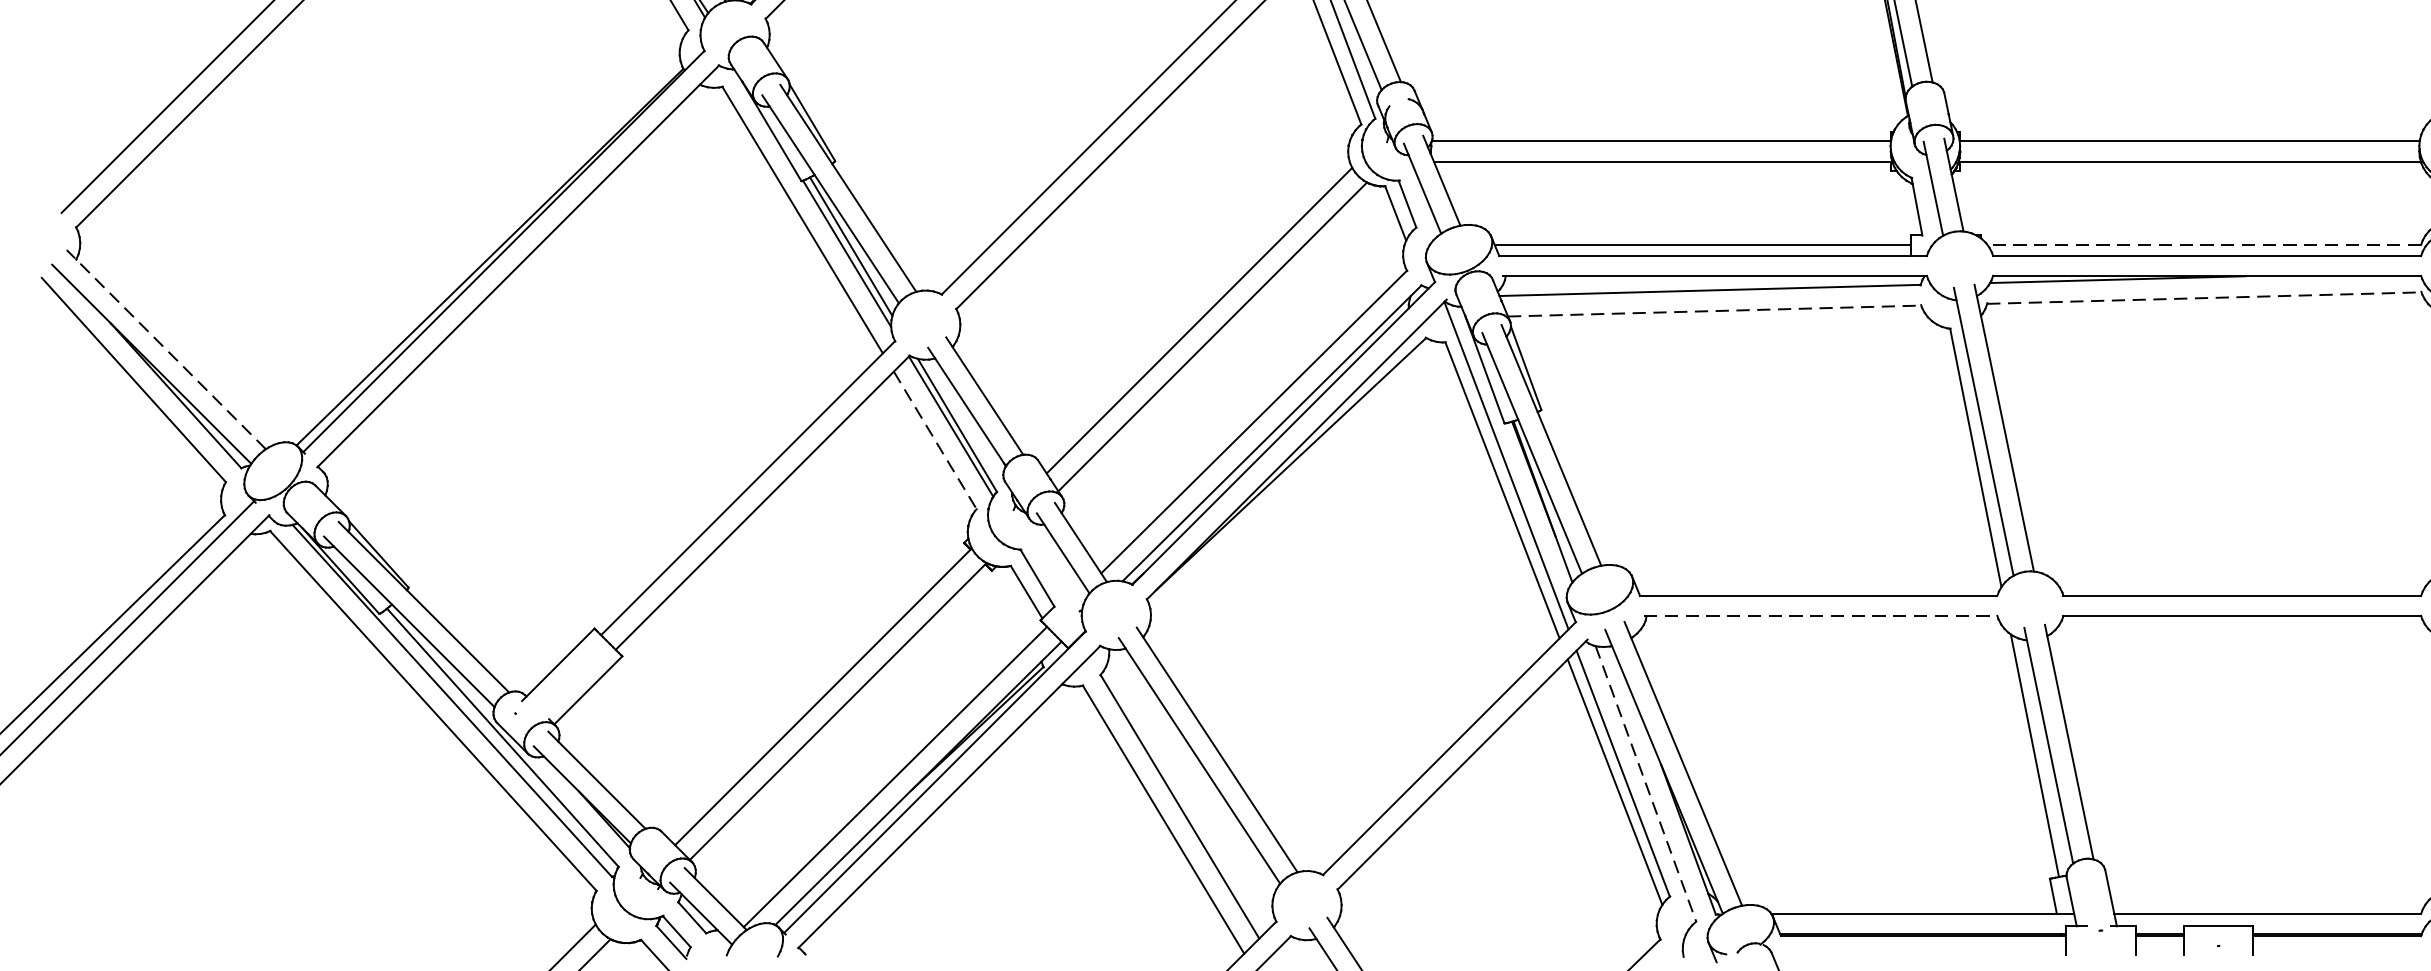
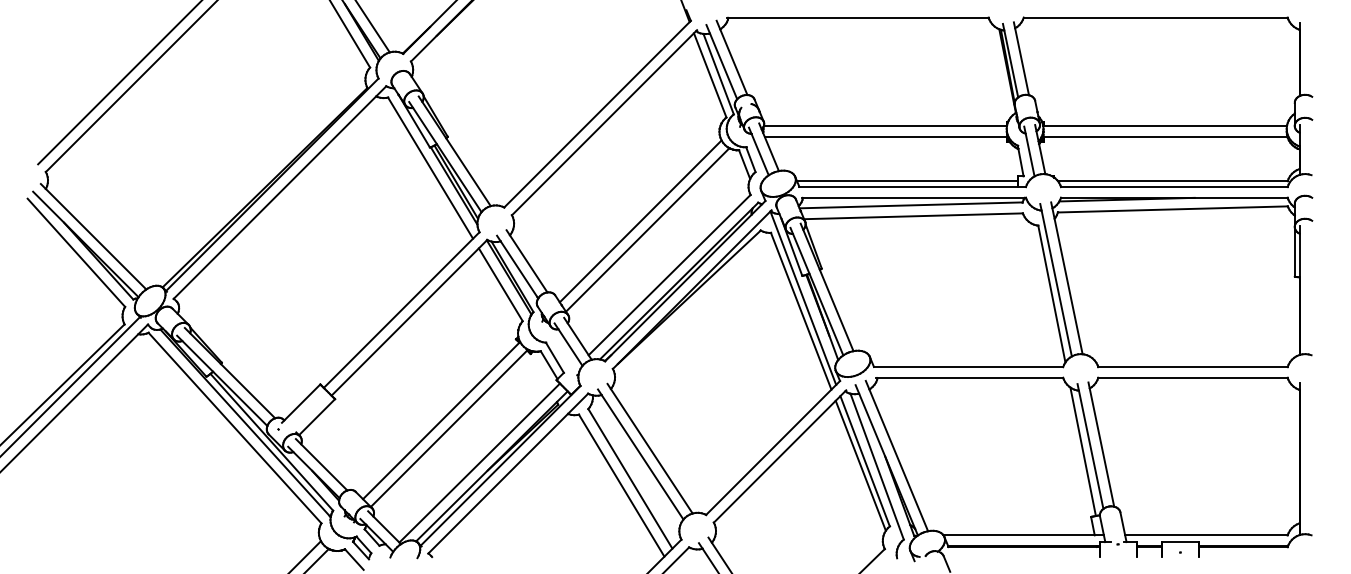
line: (2203, 245) -> (1172, 181), dashed -> solid
line: (2205, 298) -> (1173, 209), dashed -> solid
line: (1716, 311) -> (914, 216), dashed -> solid
line: (166, 349) -> (93, 236), dashed -> solid
line: (934, 439) -> (500, 284), dashed -> solid
line: (1820, 615) -> (969, 377), dashed -> solid
line: (1646, 783) -> (877, 466), dashed -> solid

